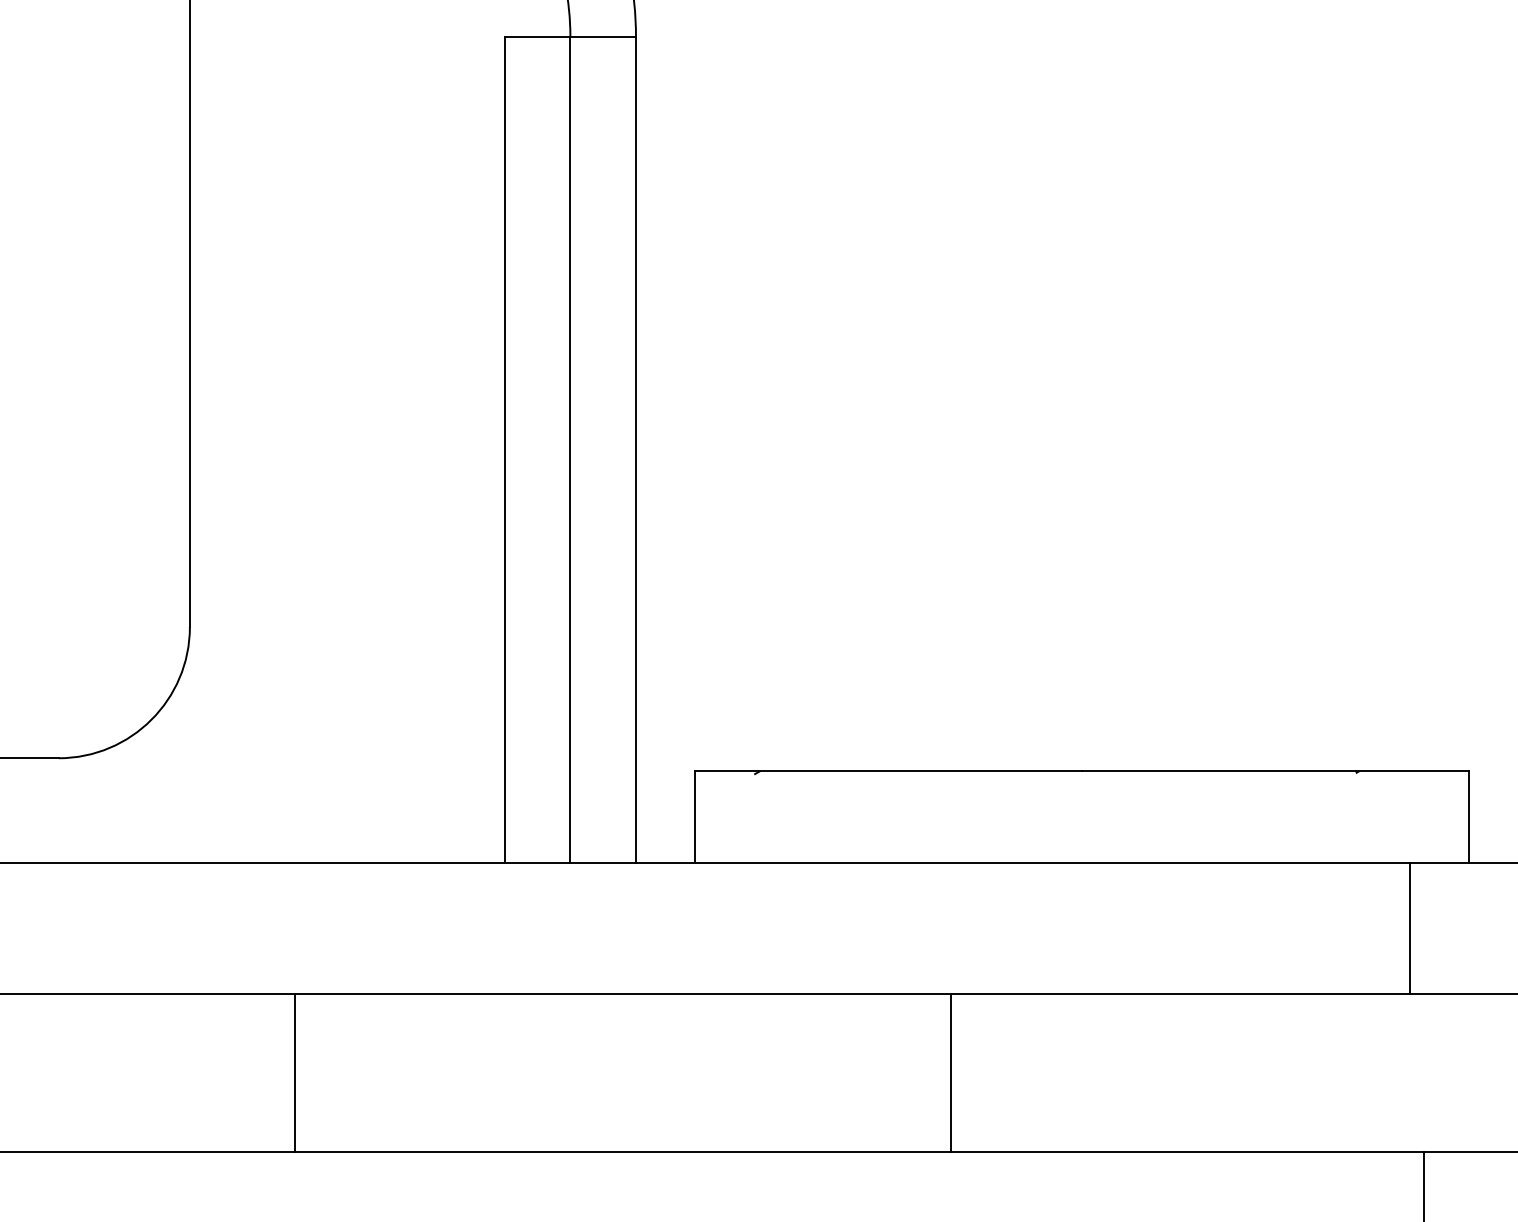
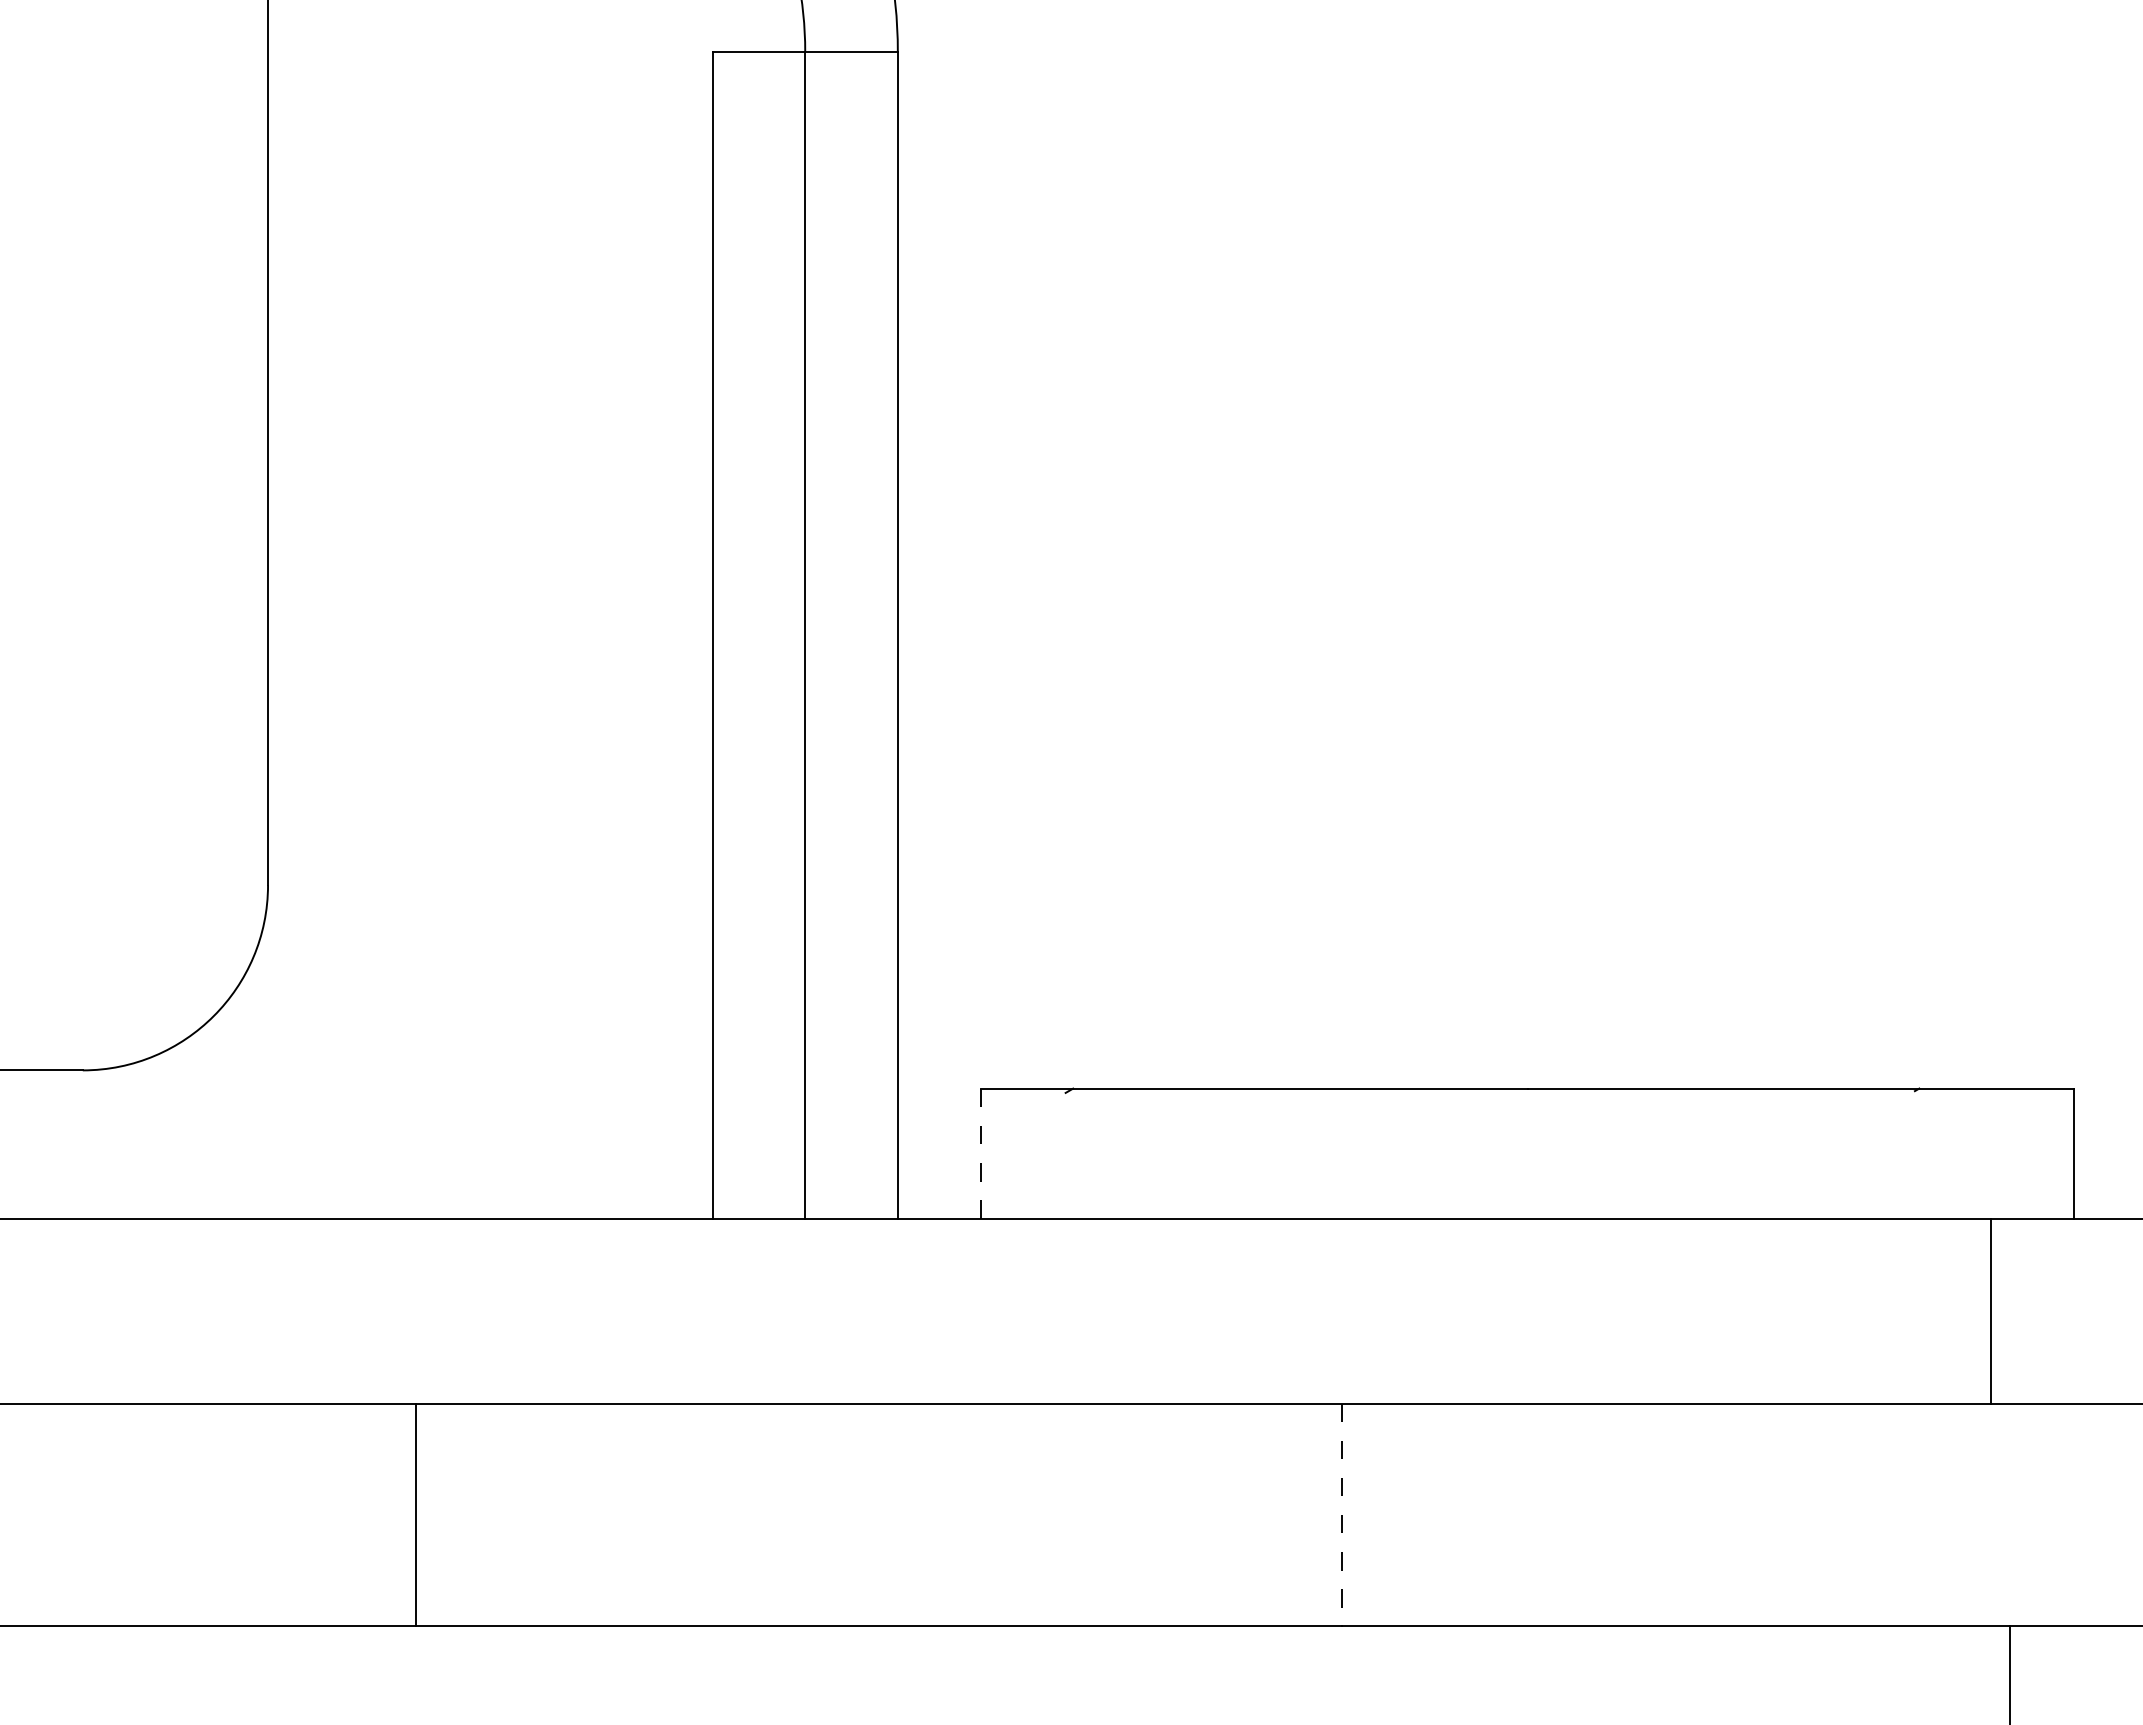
line: (695, 817) -> (981, 1153), solid -> dashed
line: (950, 1073) -> (1342, 1515), solid -> dashed

